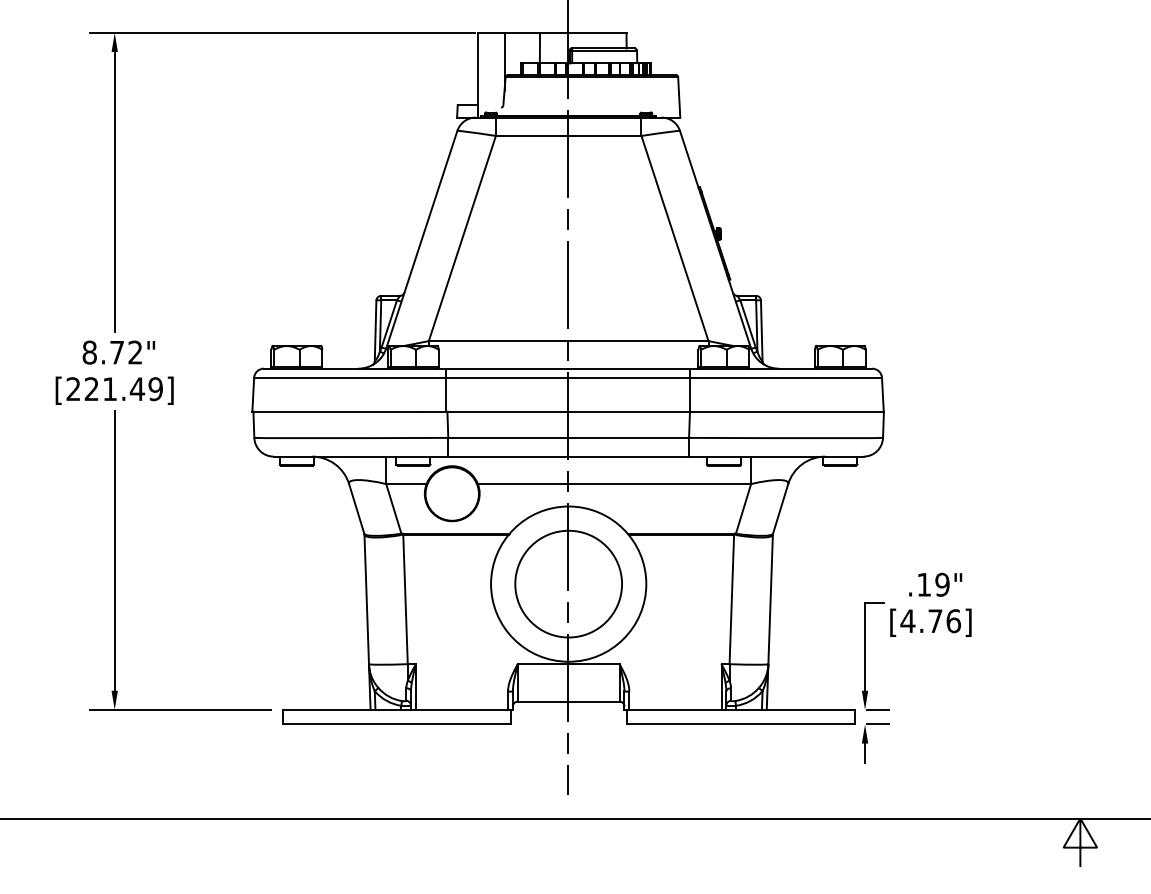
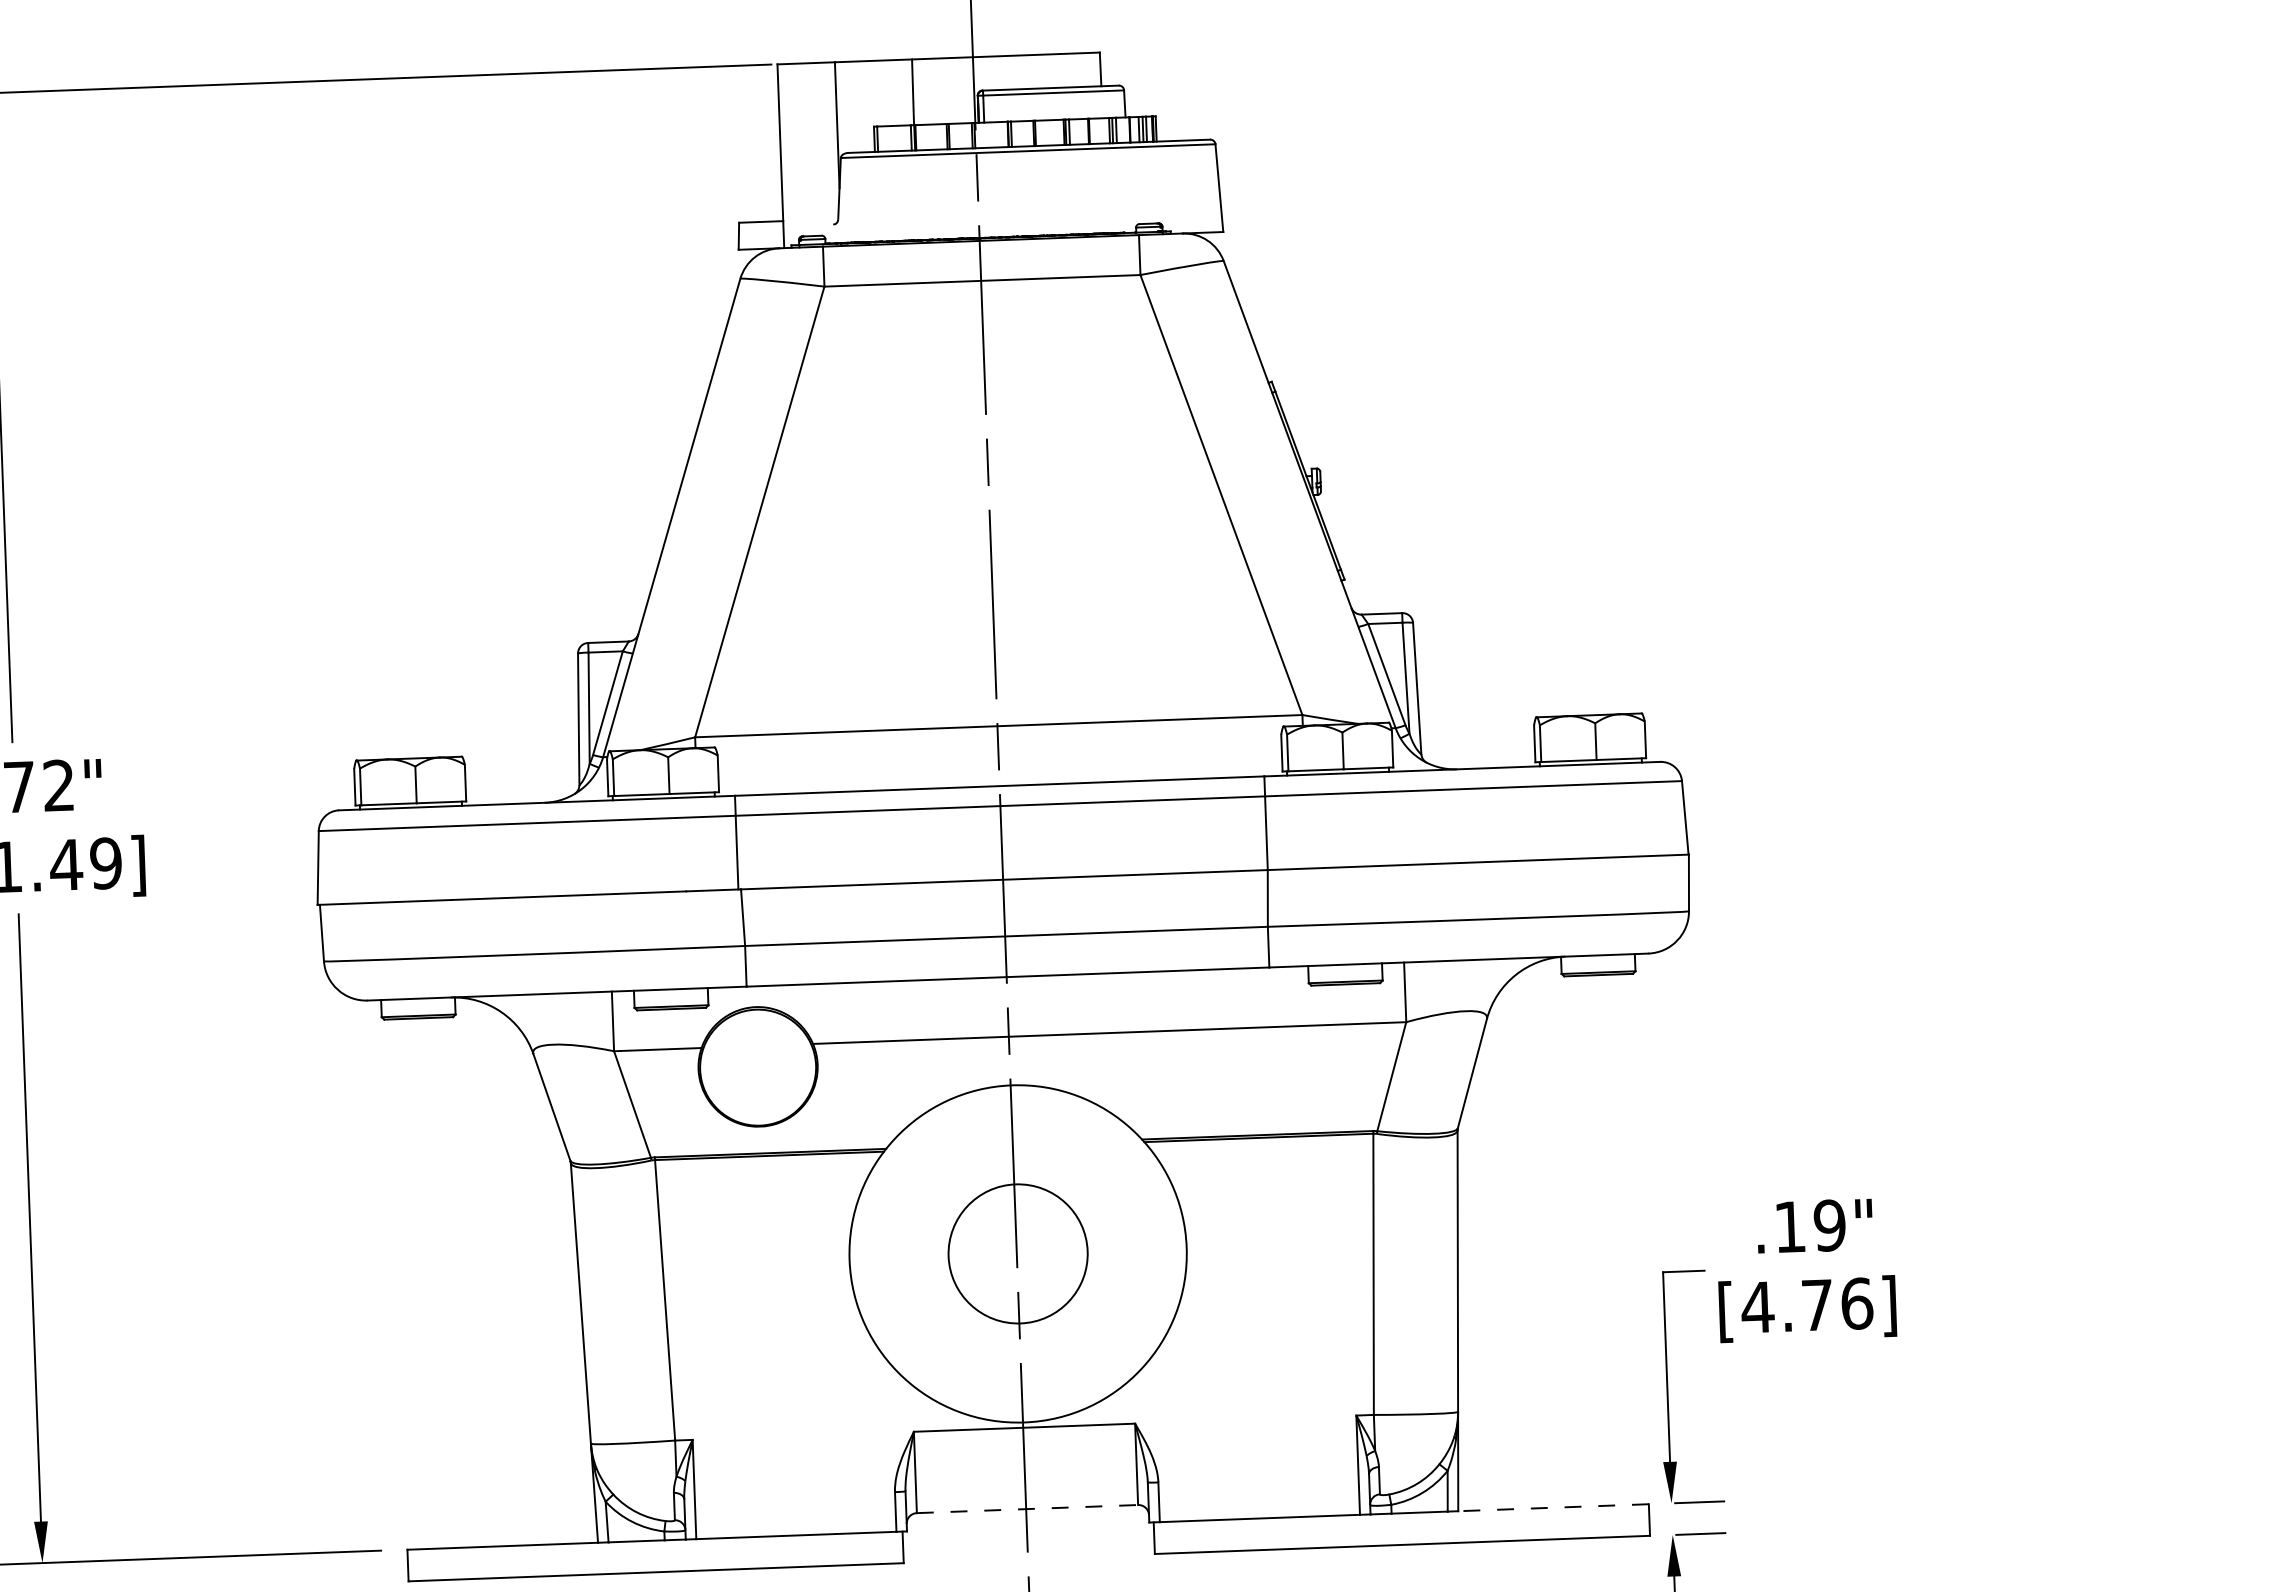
circle: (568, 583) -> (1017, 1252), size x0.6
line: (568, 701) -> (1027, 1508), solid -> dashed
line: (810, 709) -> (1553, 1506), solid -> dashed

